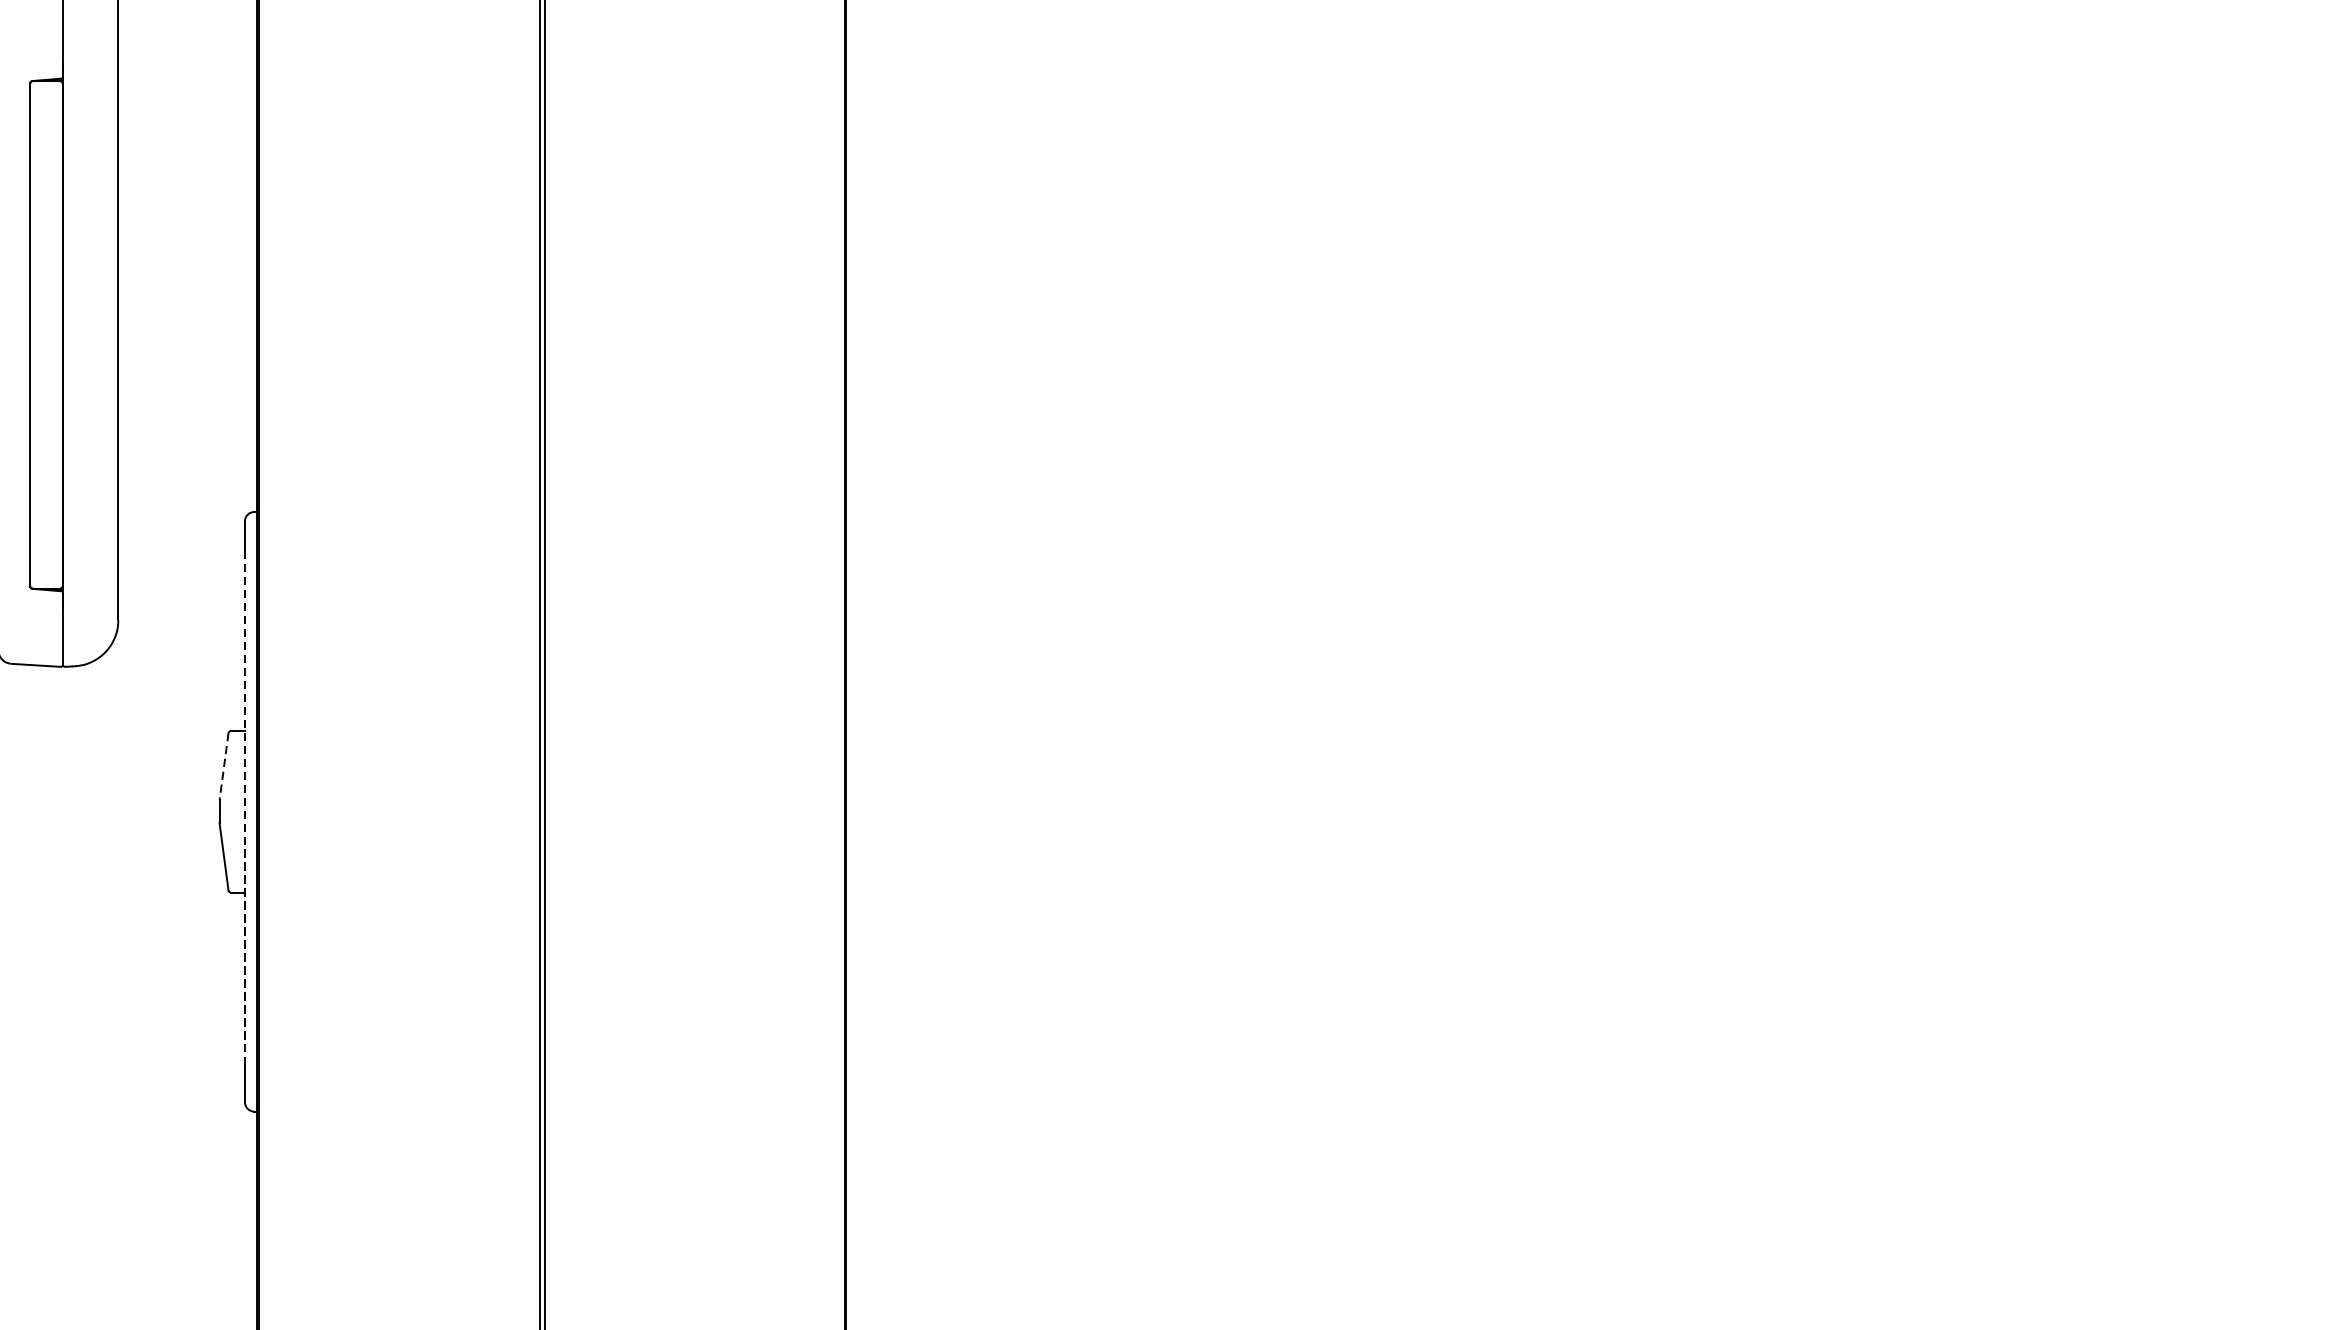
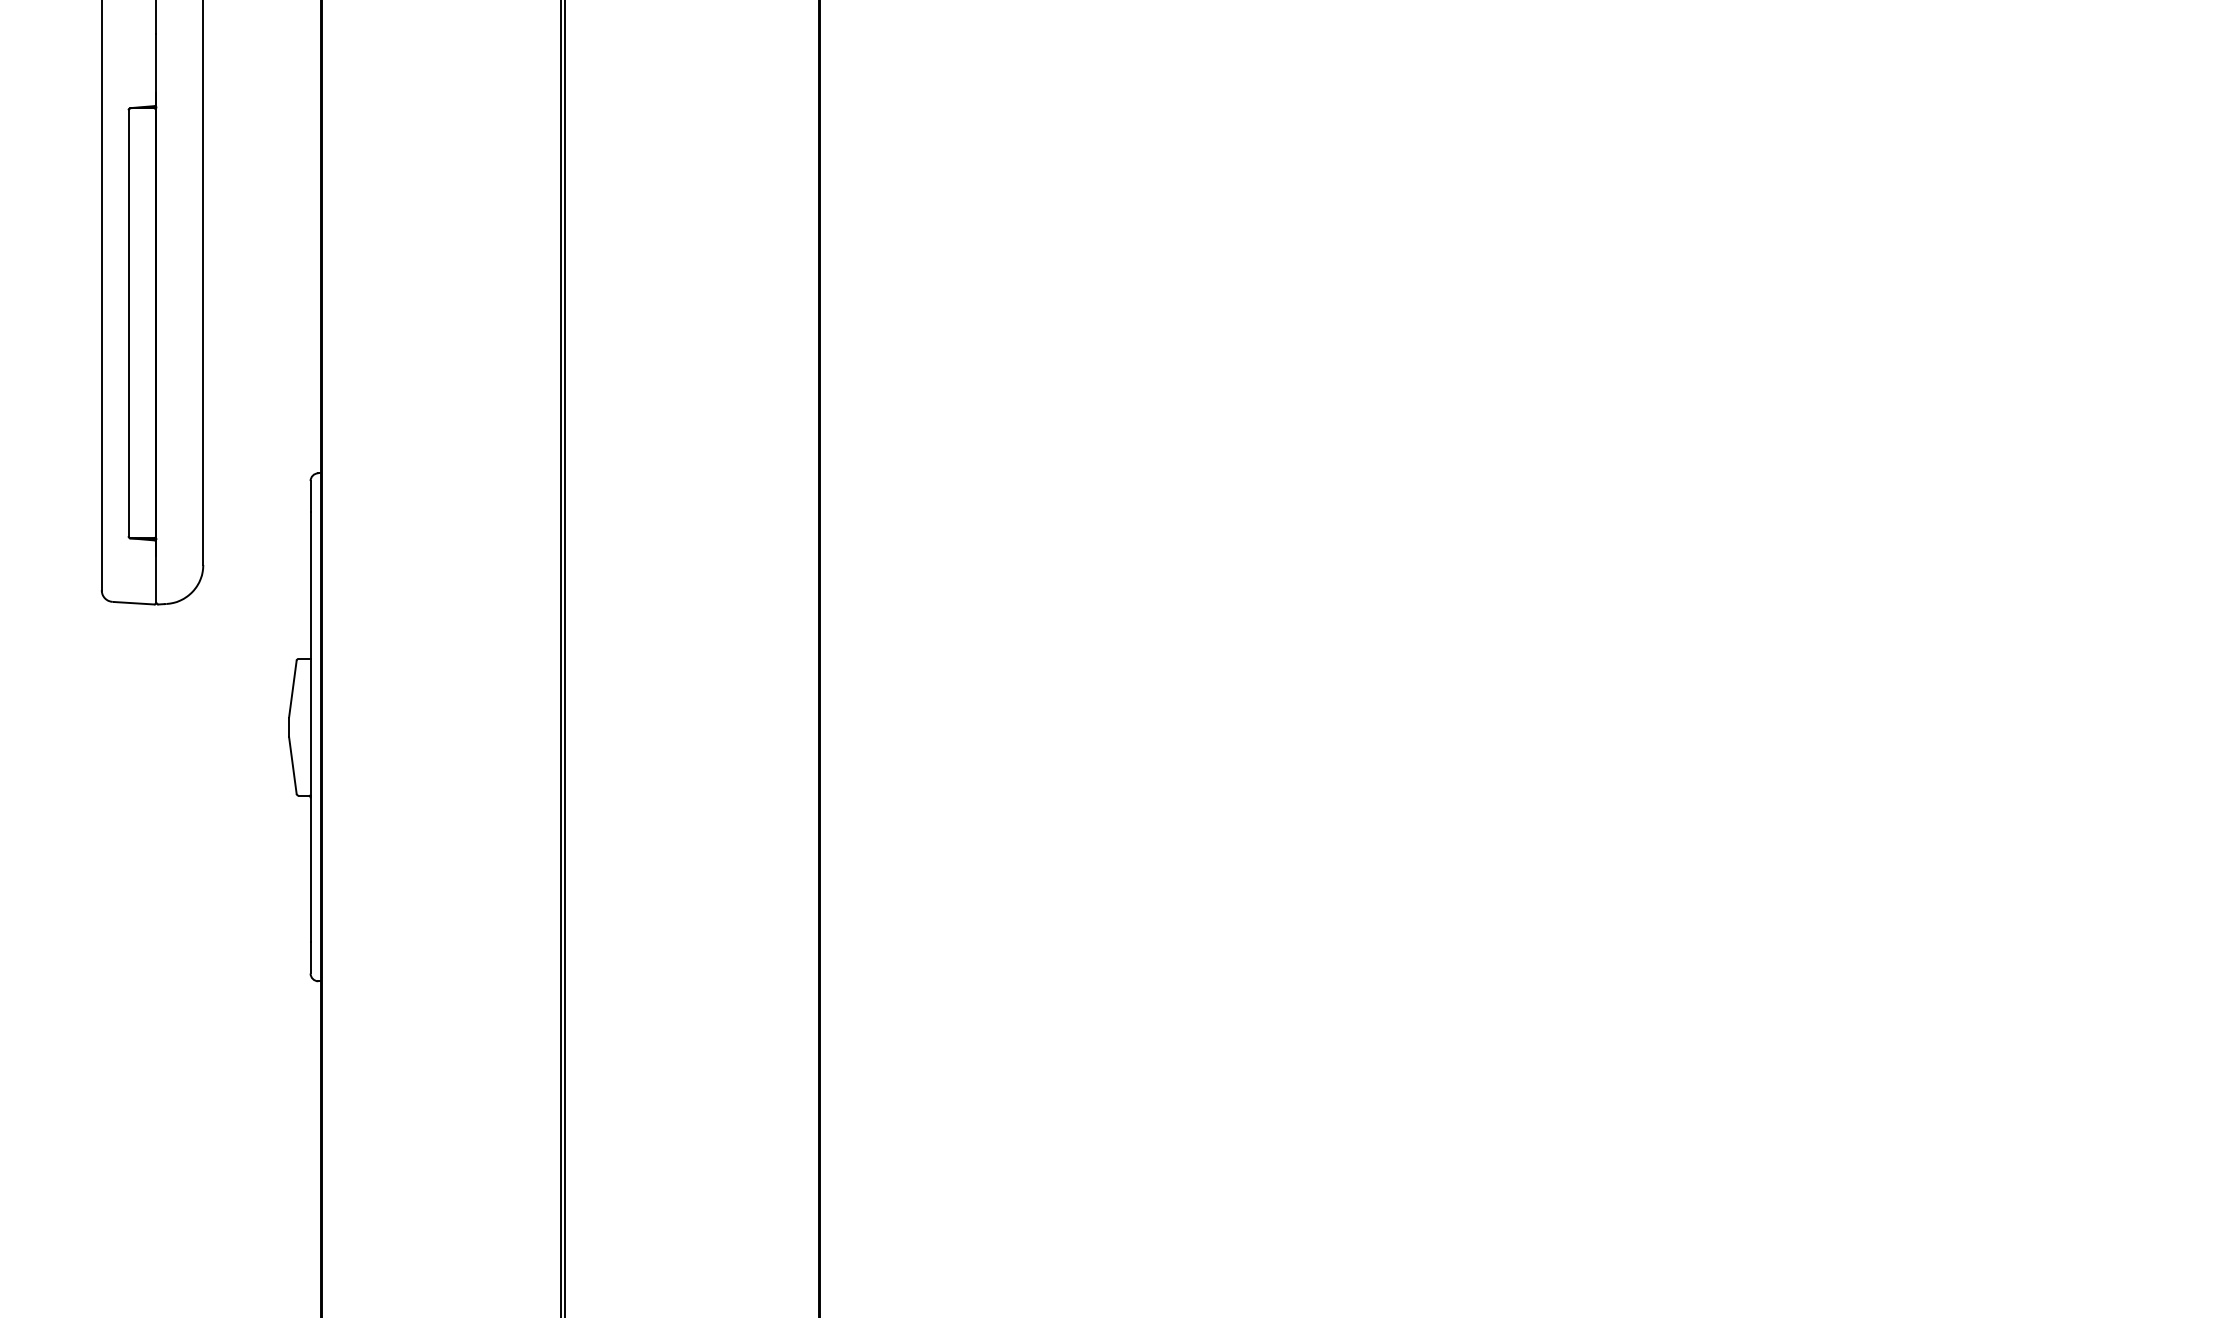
line: (223, 767) -> (292, 689), dashed -> solid
line: (244, 812) -> (310, 727), dashed -> solid

